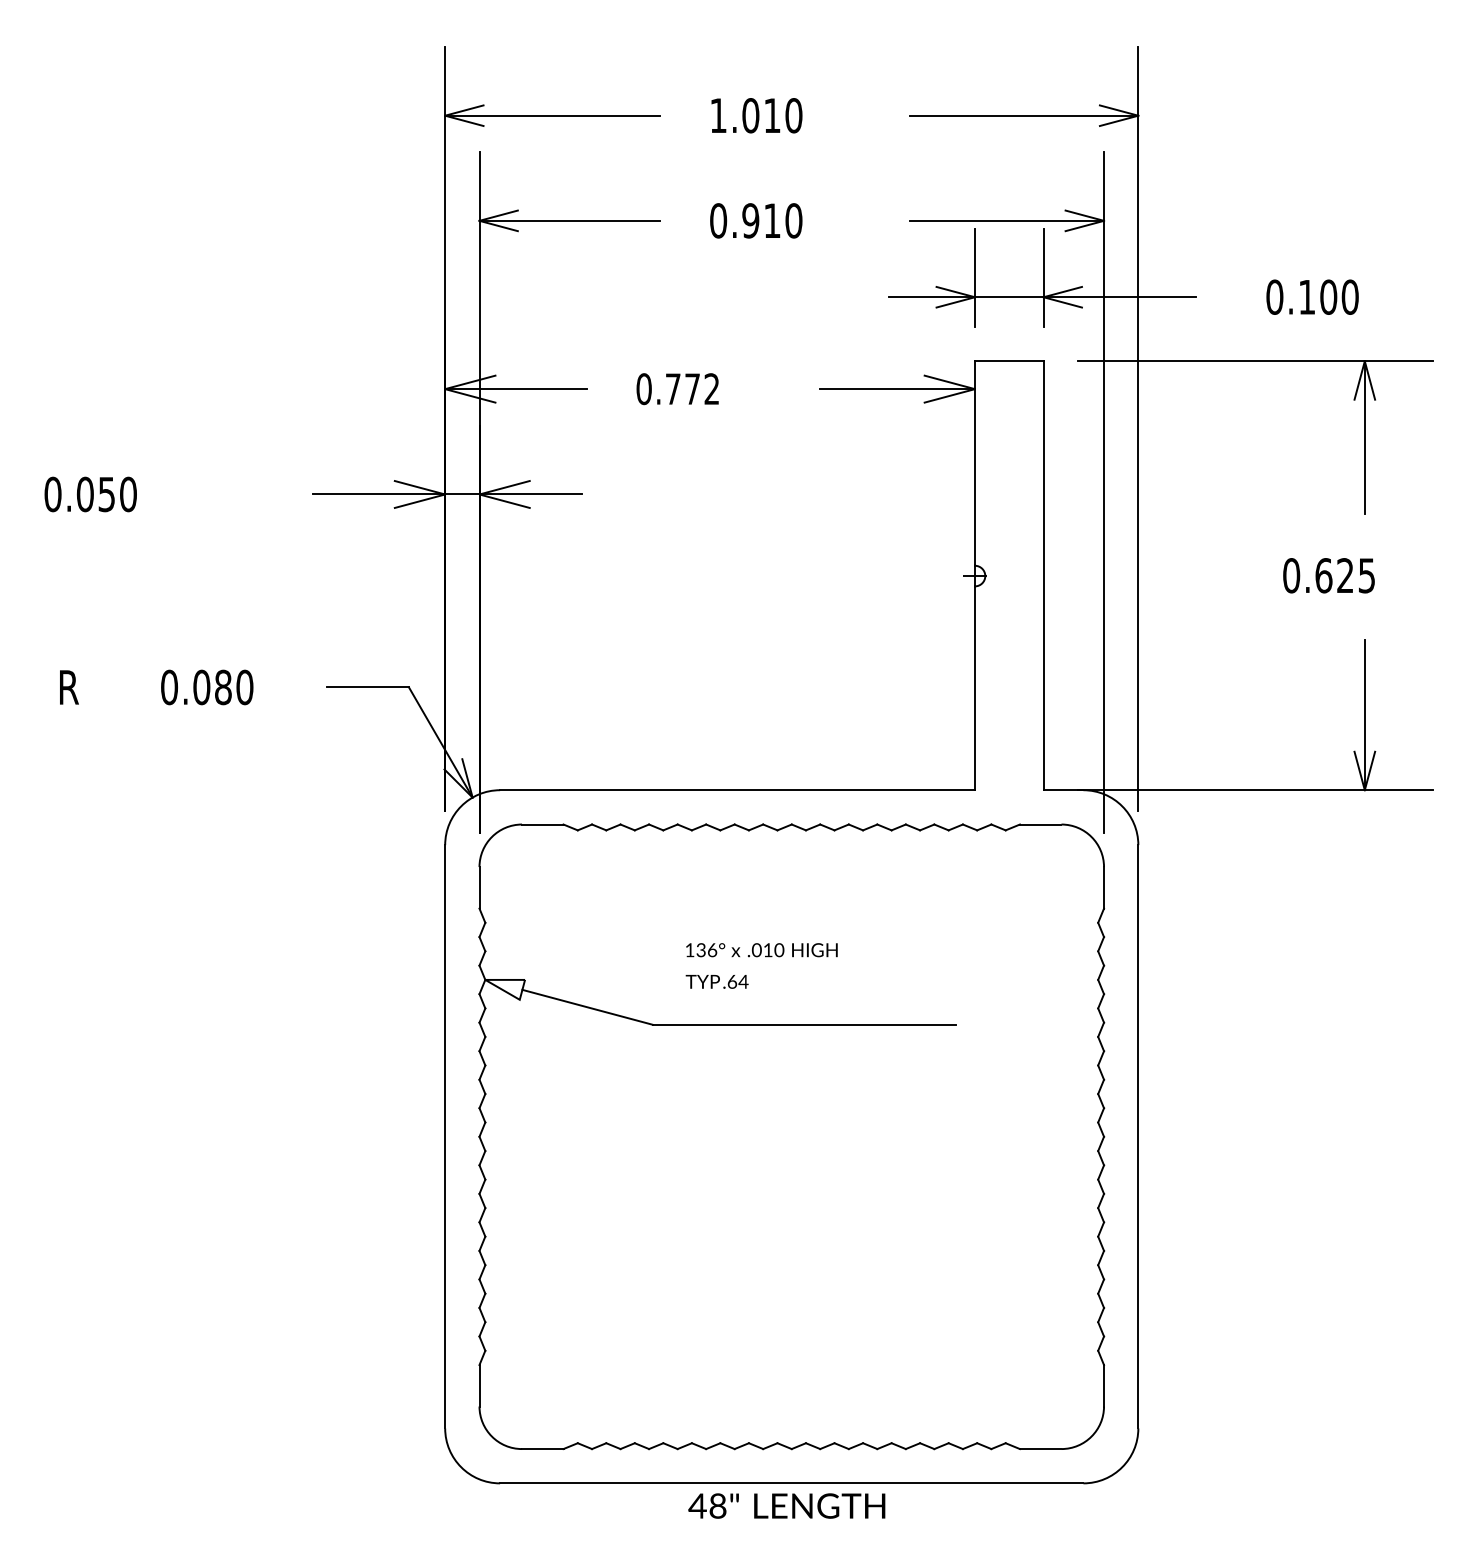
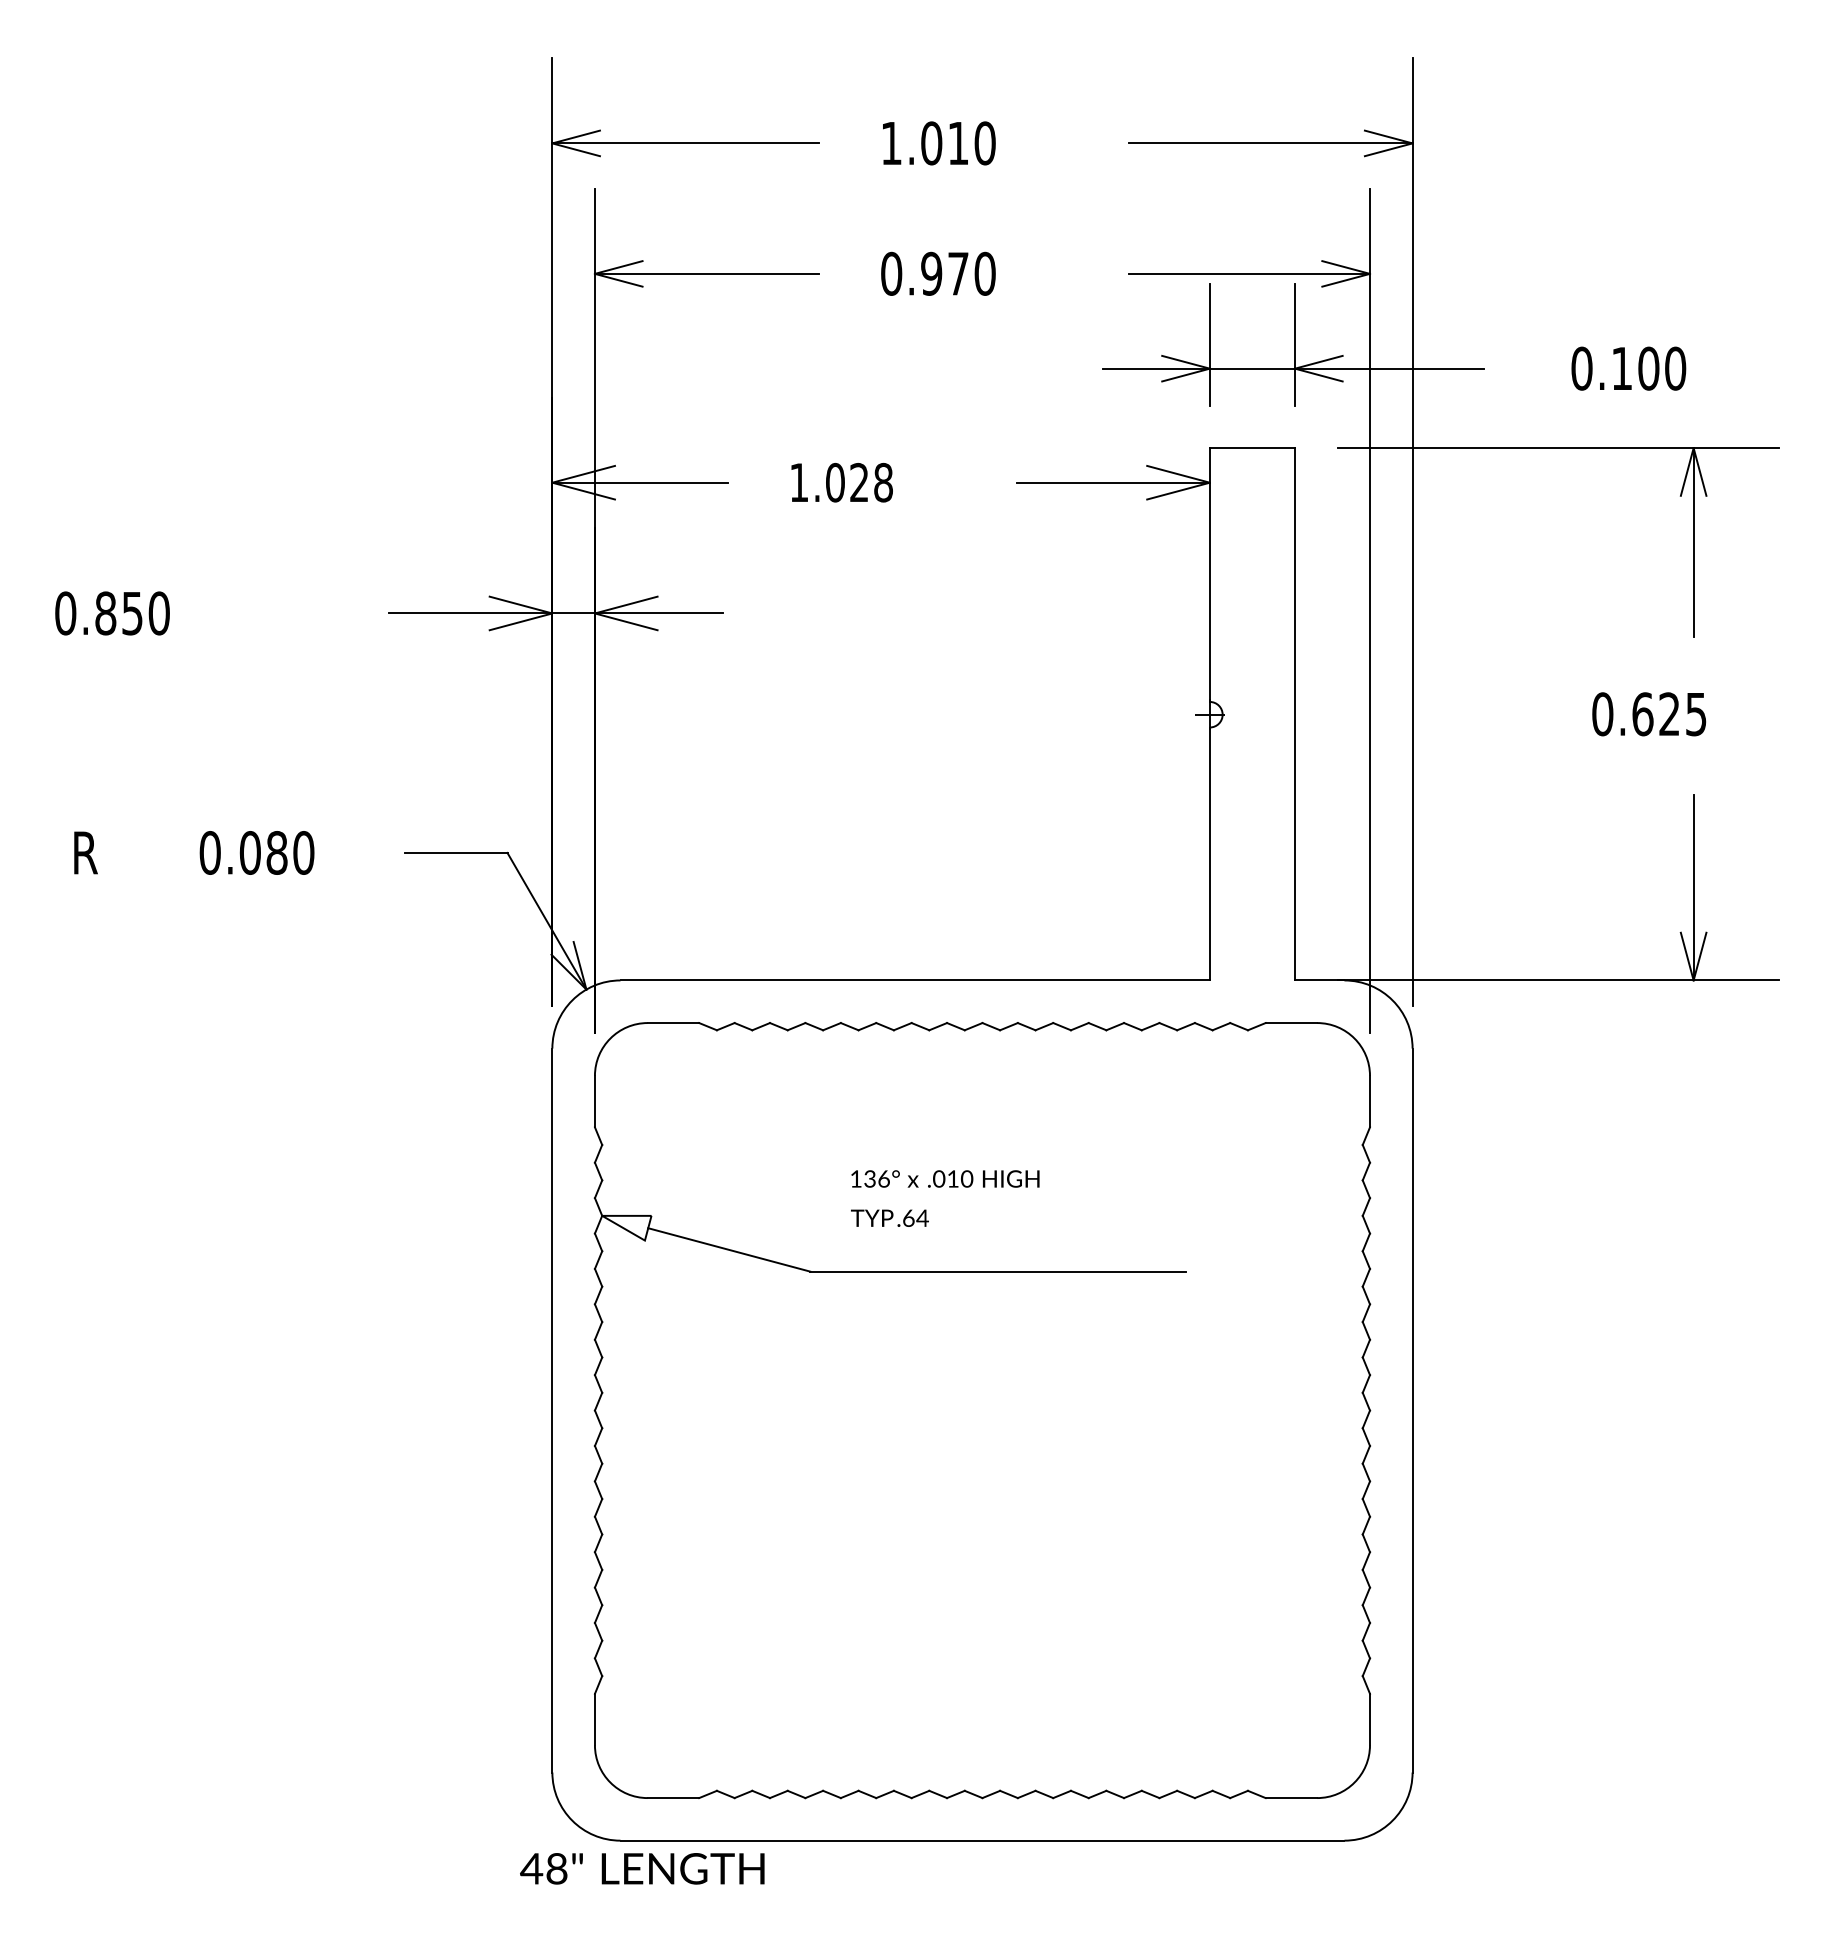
text: (772, 220) -> (958, 273), 0.910 -> 0.970
text: (677, 388) -> (840, 482), 0.772 -> 1.028
text: (85, 494) -> (105, 613), 0.050 -> 0.850
text: (786, 1505) -> (642, 1868), moved

